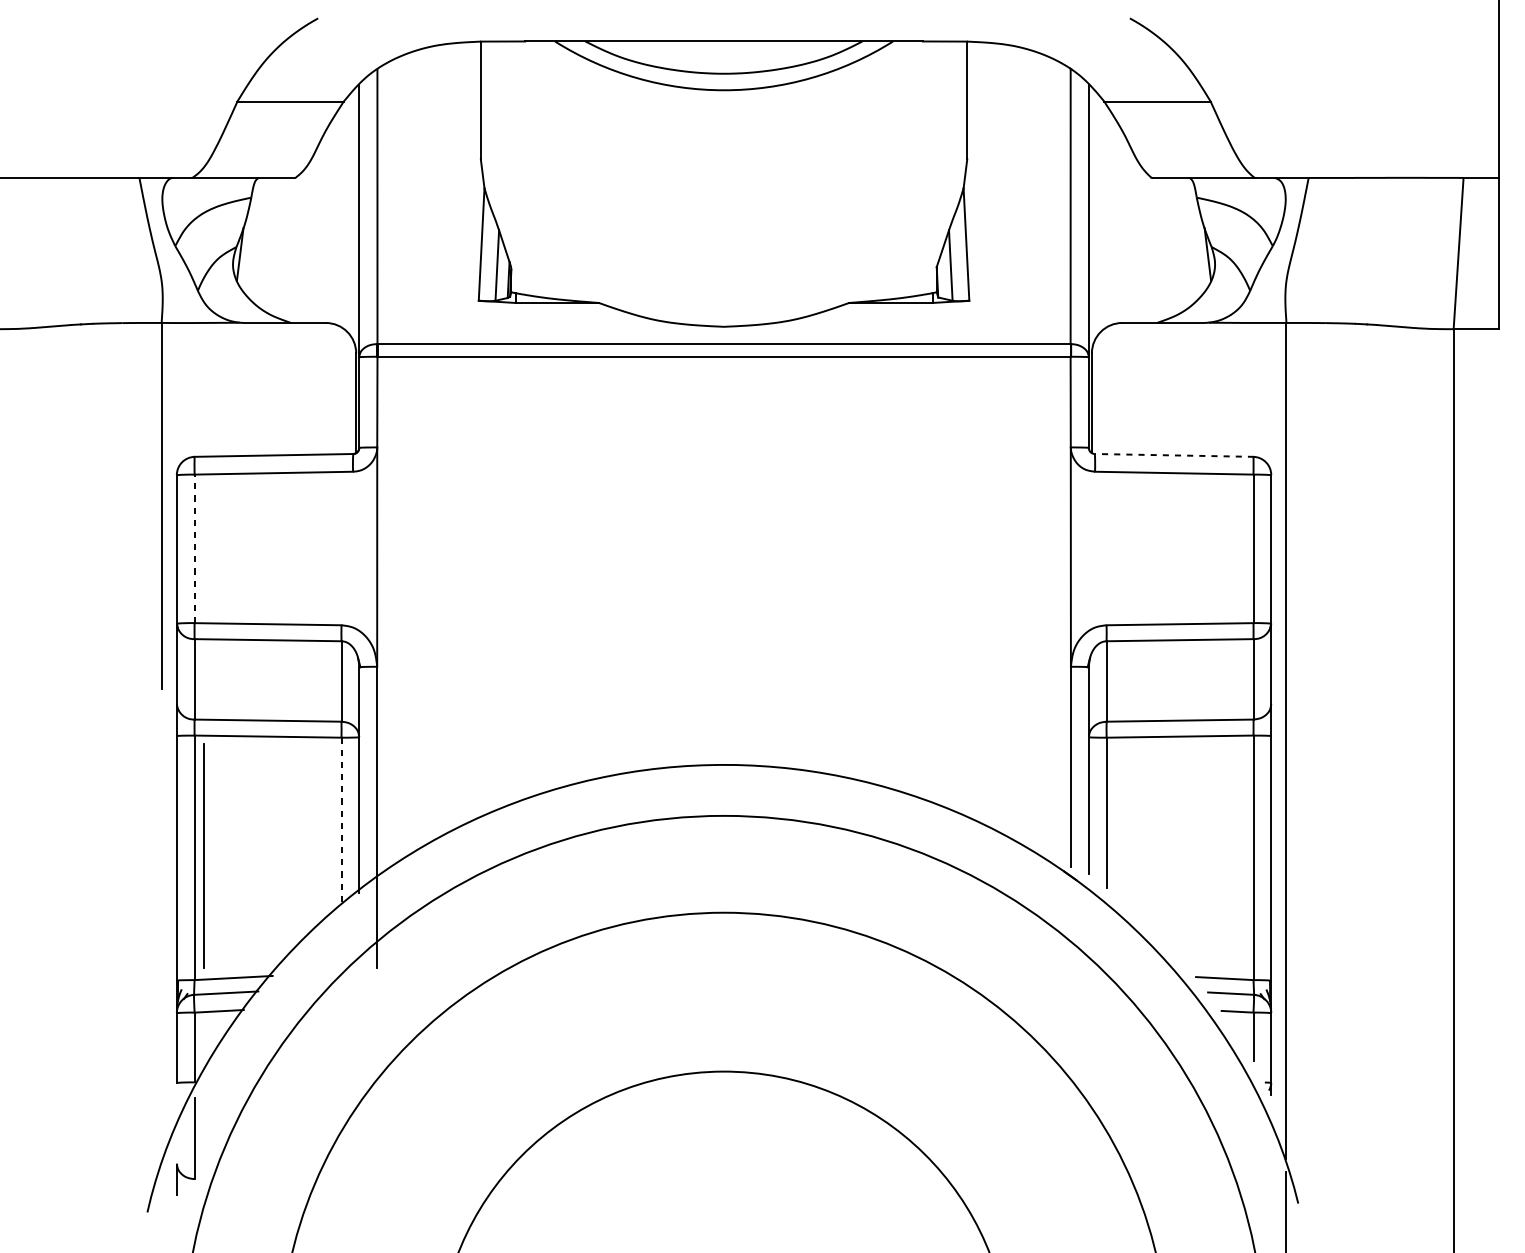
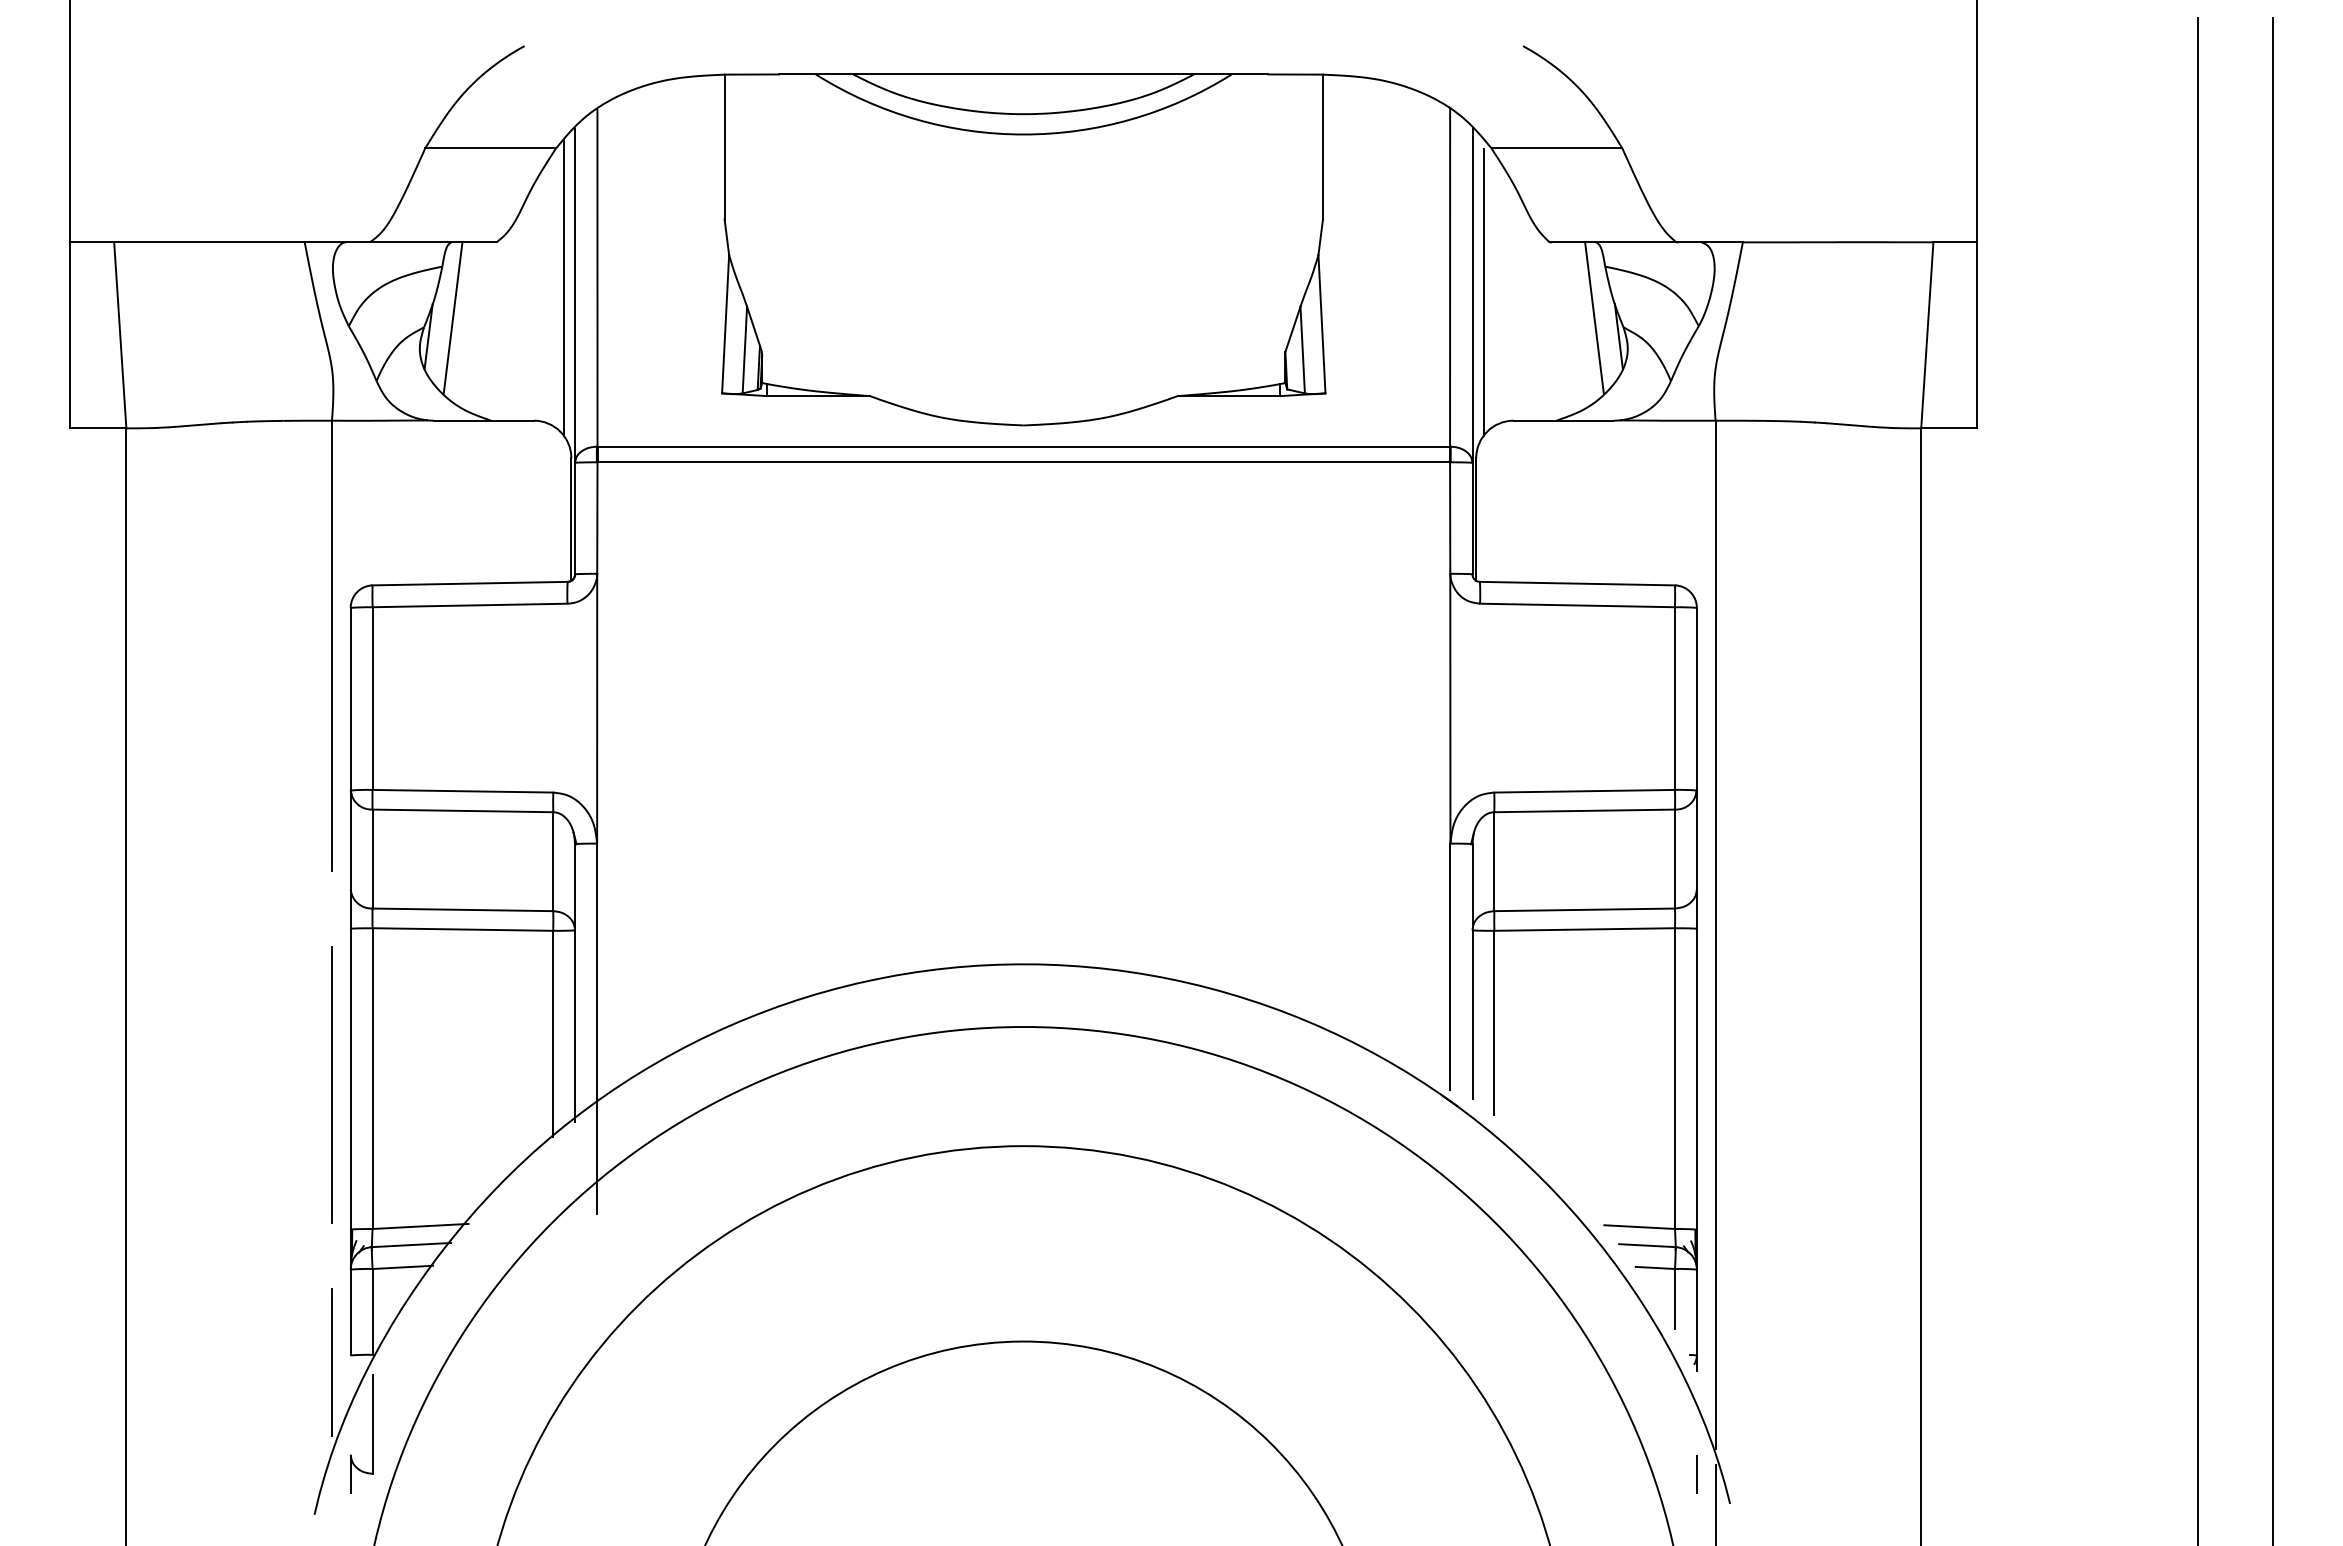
line: (350, 214) -> (564, 287), added
line: (1097, 218) -> (1483, 292), added
line: (259, 239) -> (452, 317), added
line: (1188, 239) -> (1594, 317), added
line: (1174, 455) -> (1577, 583), dashed -> solid
line: (194, 548) -> (372, 698), dashed -> solid
line: (341, 821) -> (553, 1034), dashed -> solid
line: (203, 856) -> (331, 1084), moved
line: (162, 1088) -> (332, 1362), added
line: (1270, 1179) -> (1696, 1474), added

